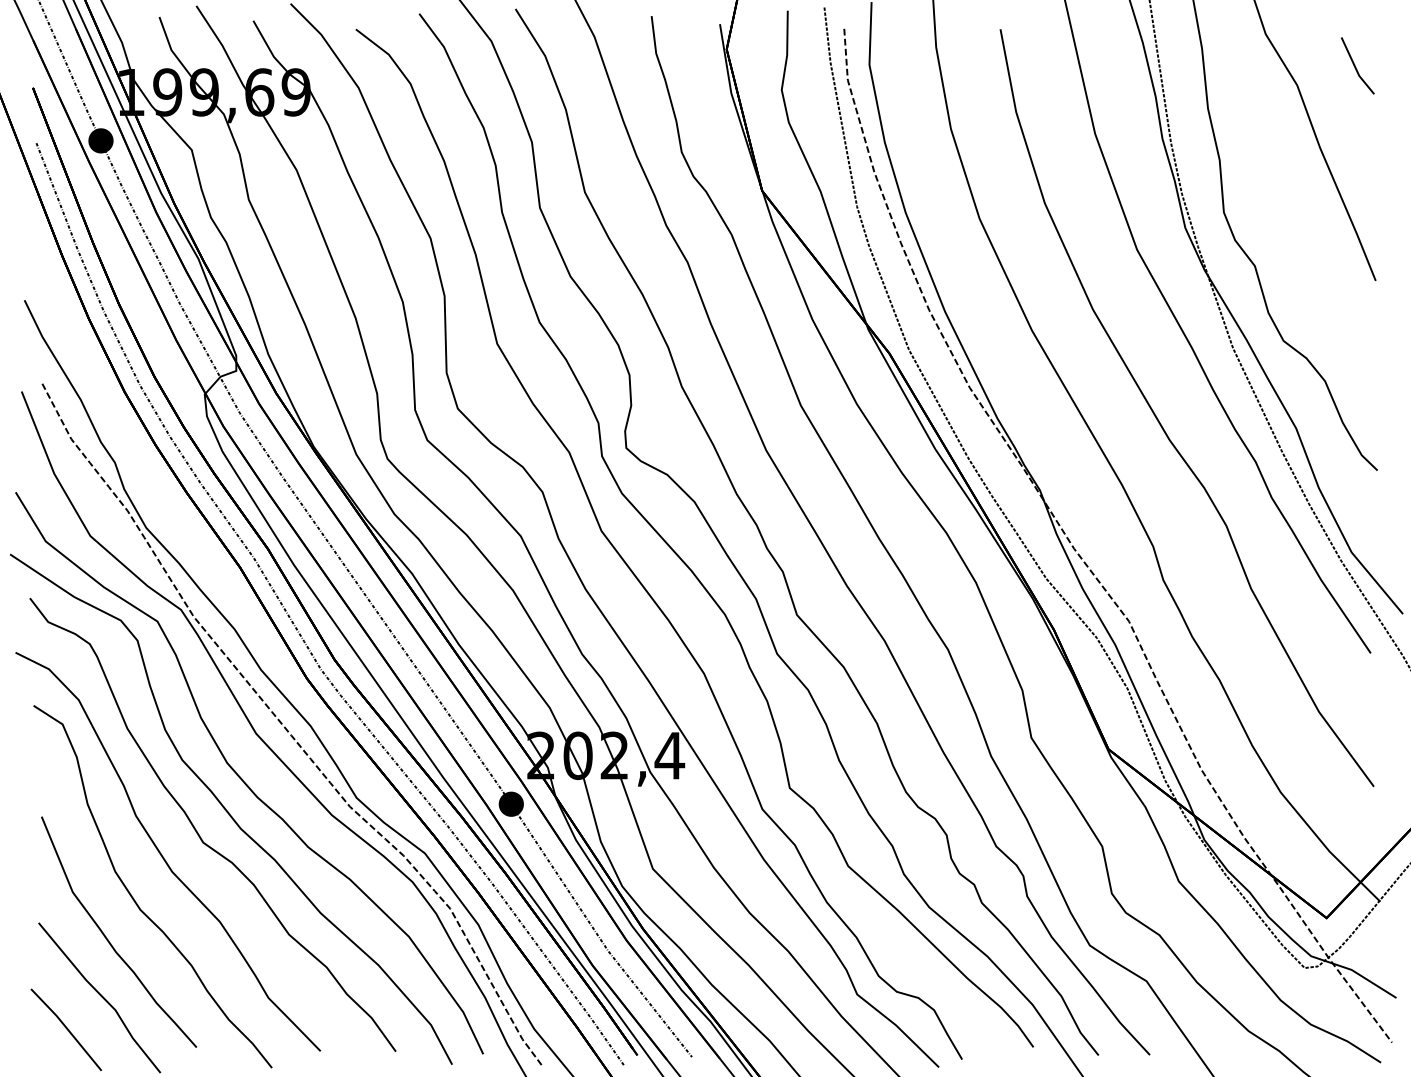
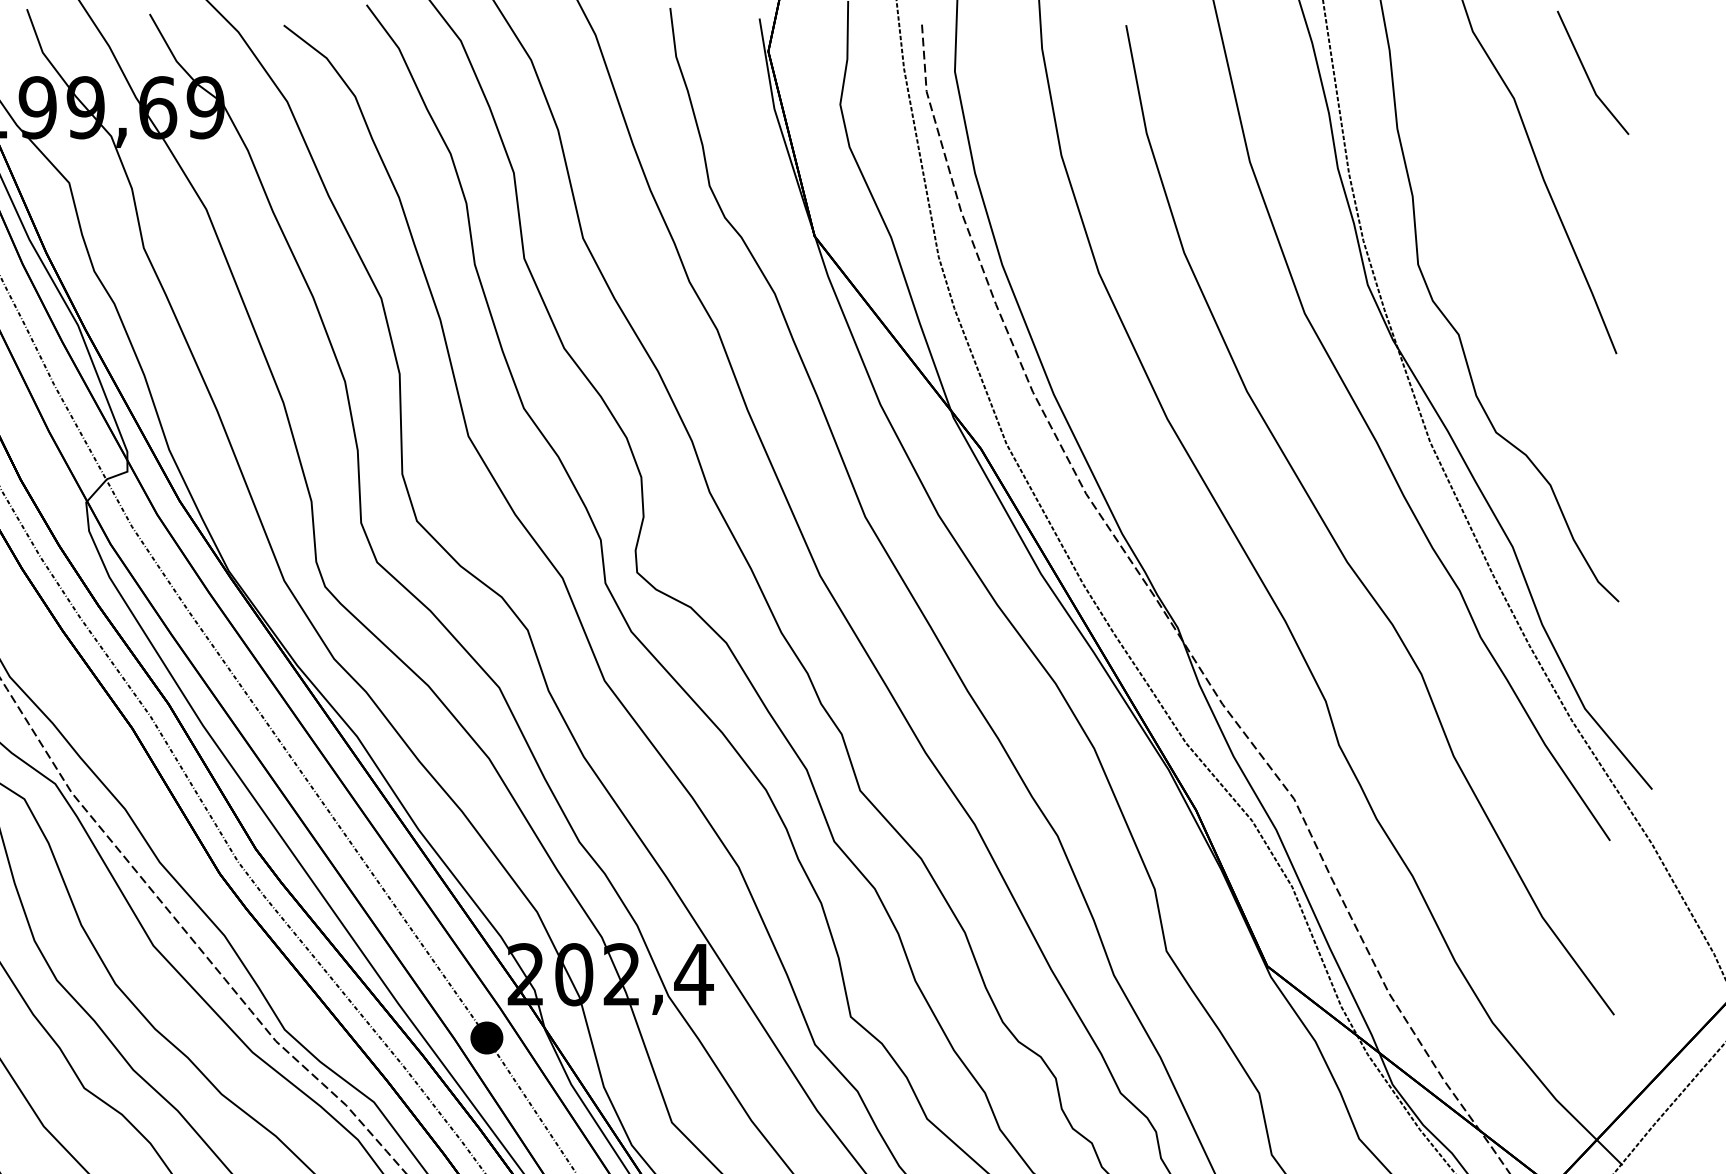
part: (1357, 65) -> (1592, 72), size x1.67

